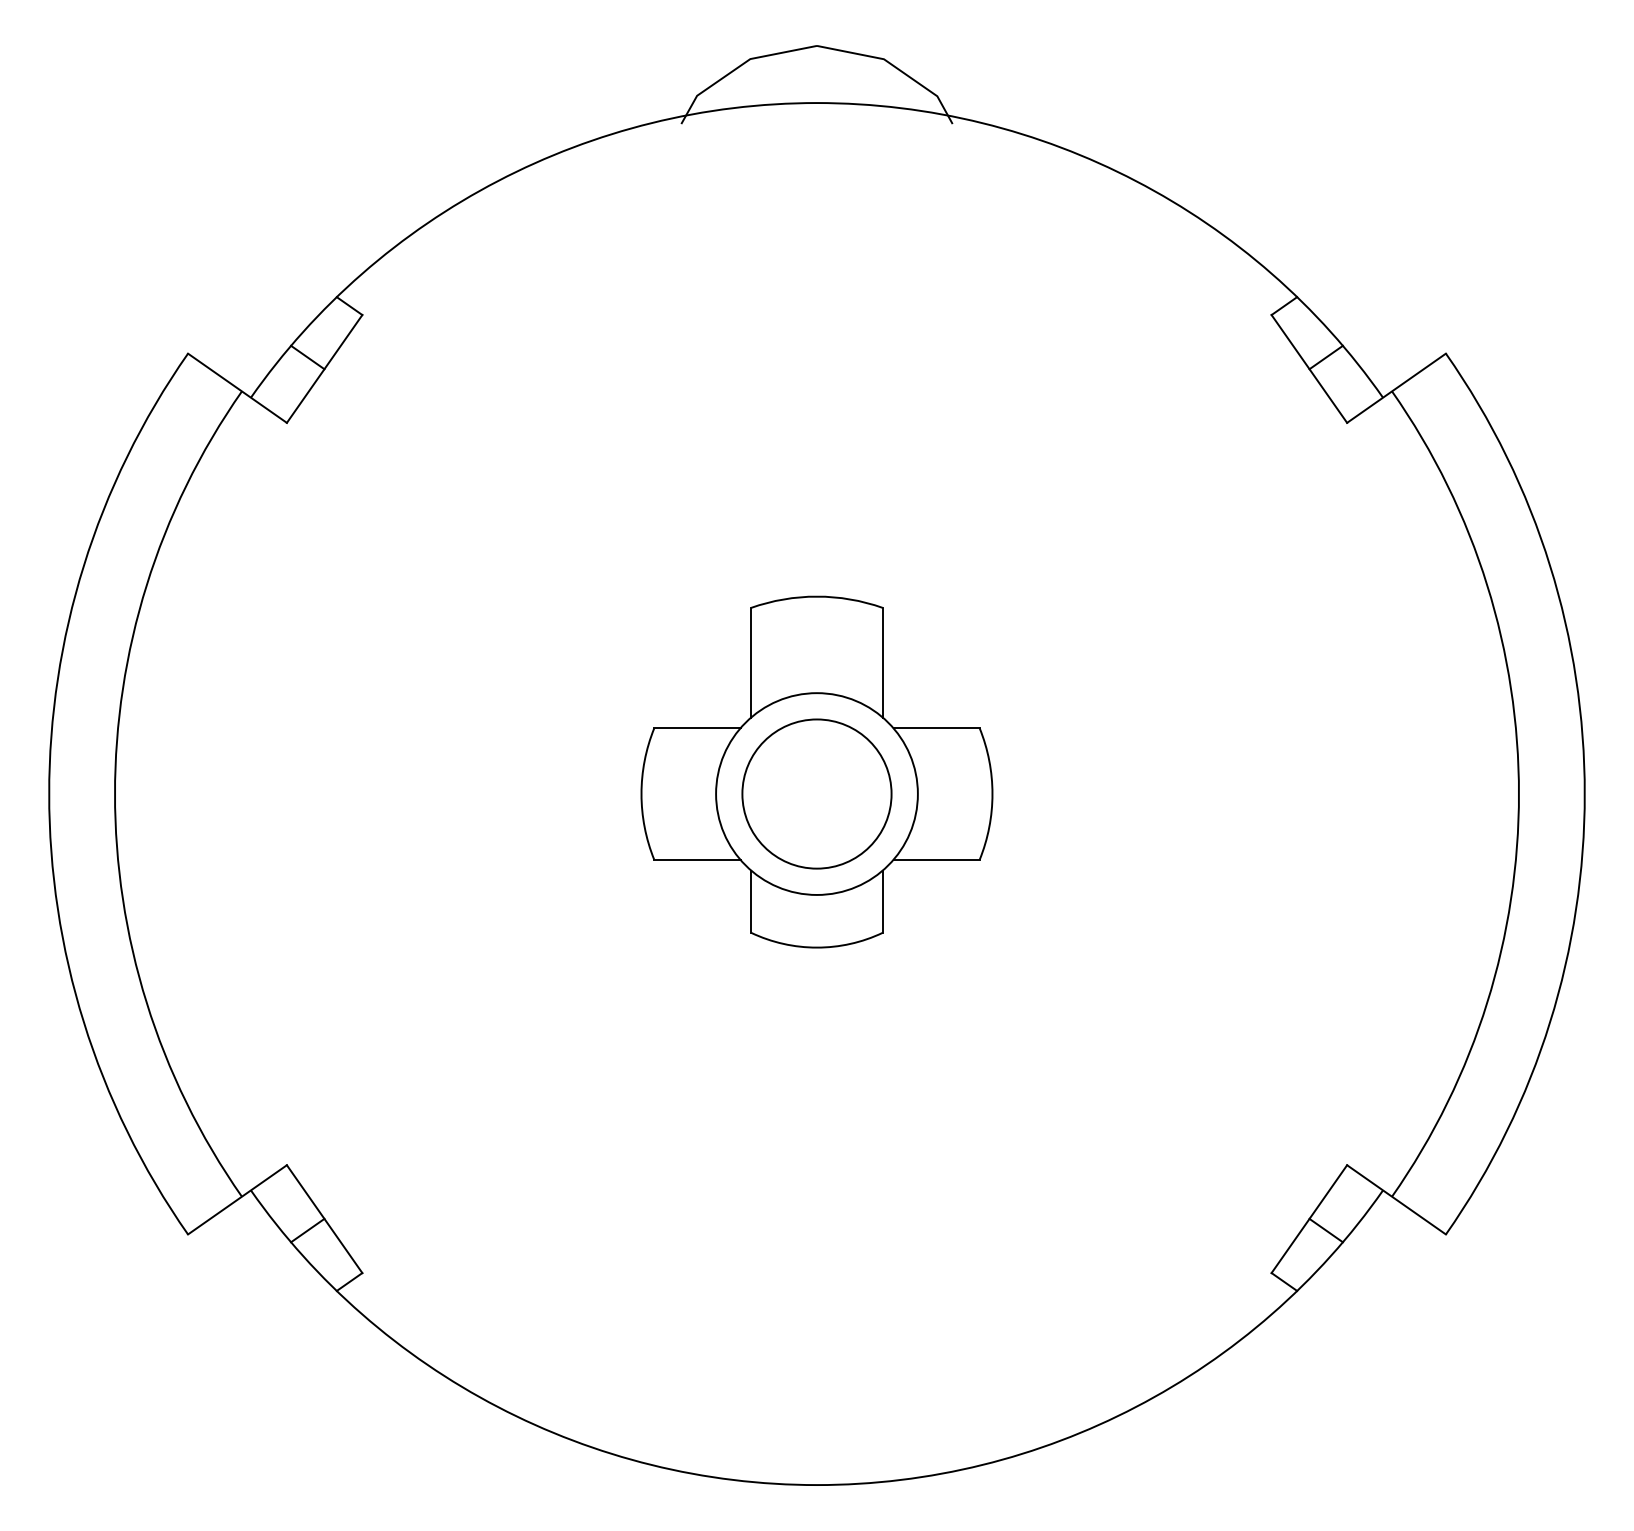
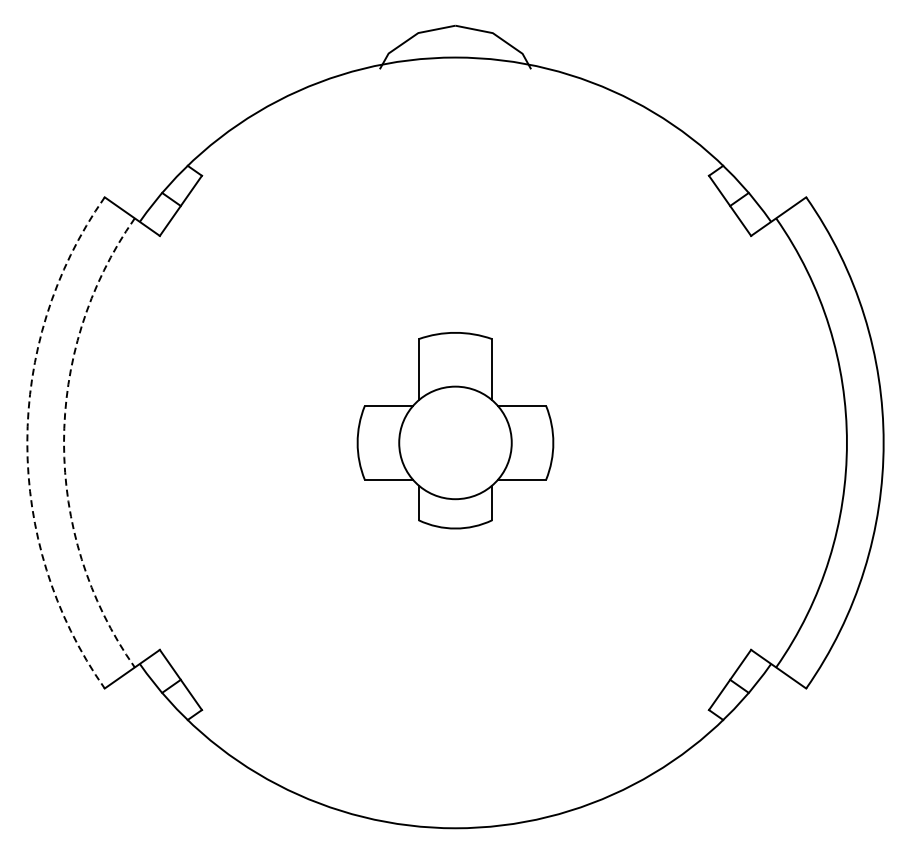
arc: (49, 793) -> (27, 442), solid -> dashed
arc: (115, 793) -> (64, 442), solid -> dashed
circle: (817, 793) -> (455, 442), removed

